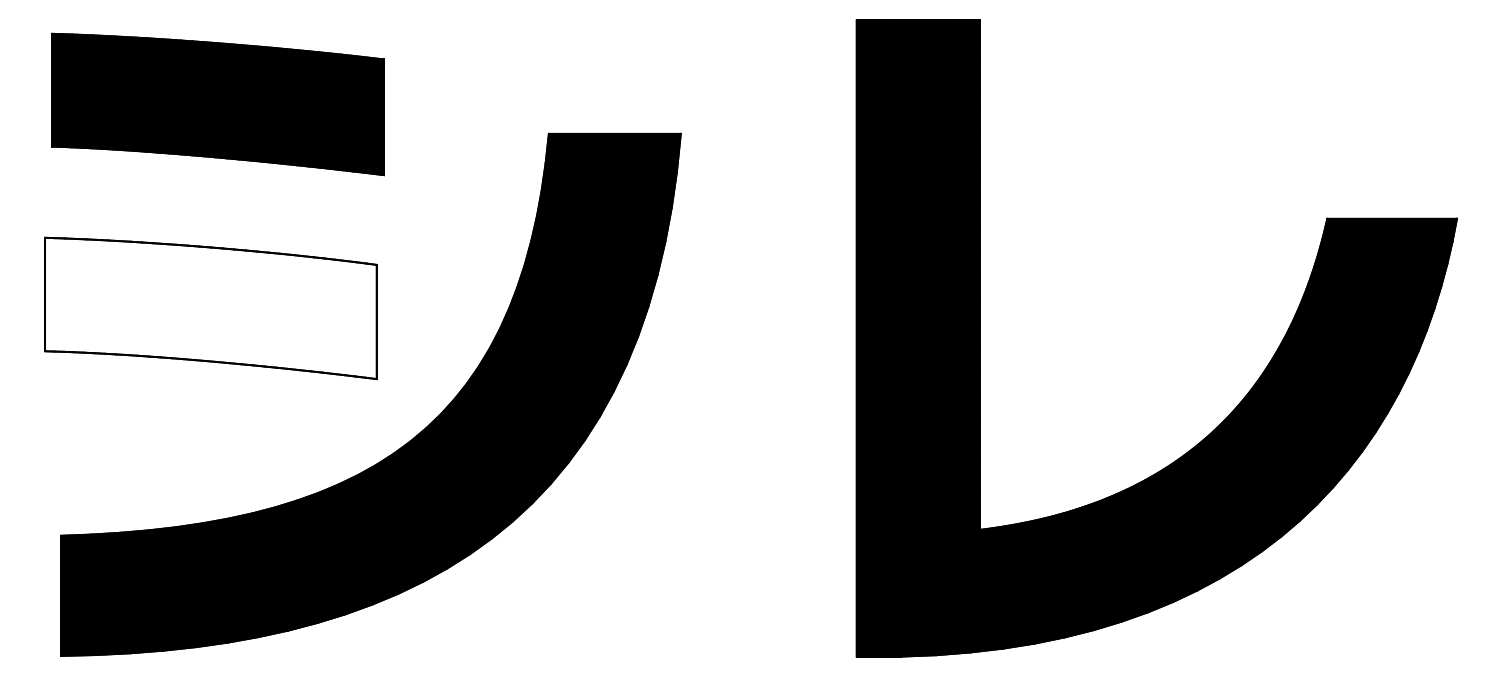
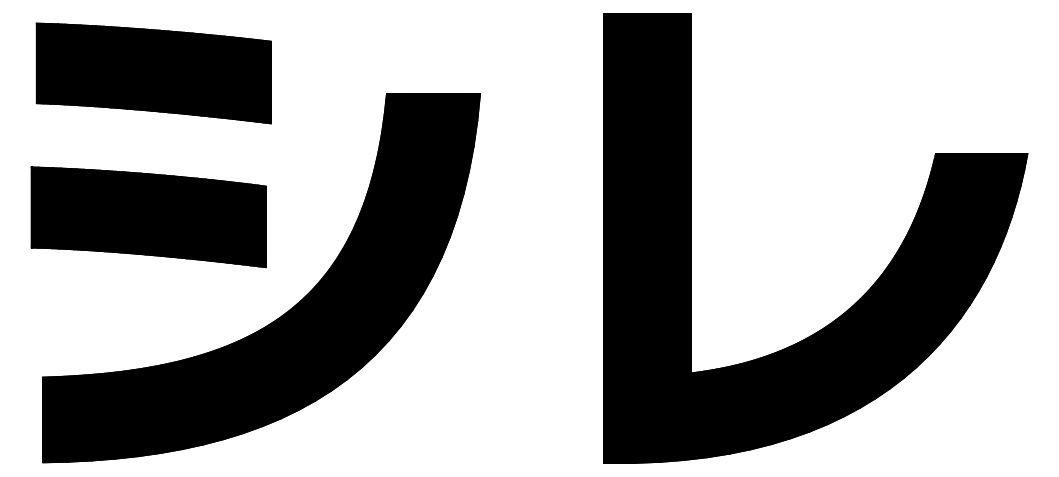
fill: (210, 308) -> (148, 217), added

